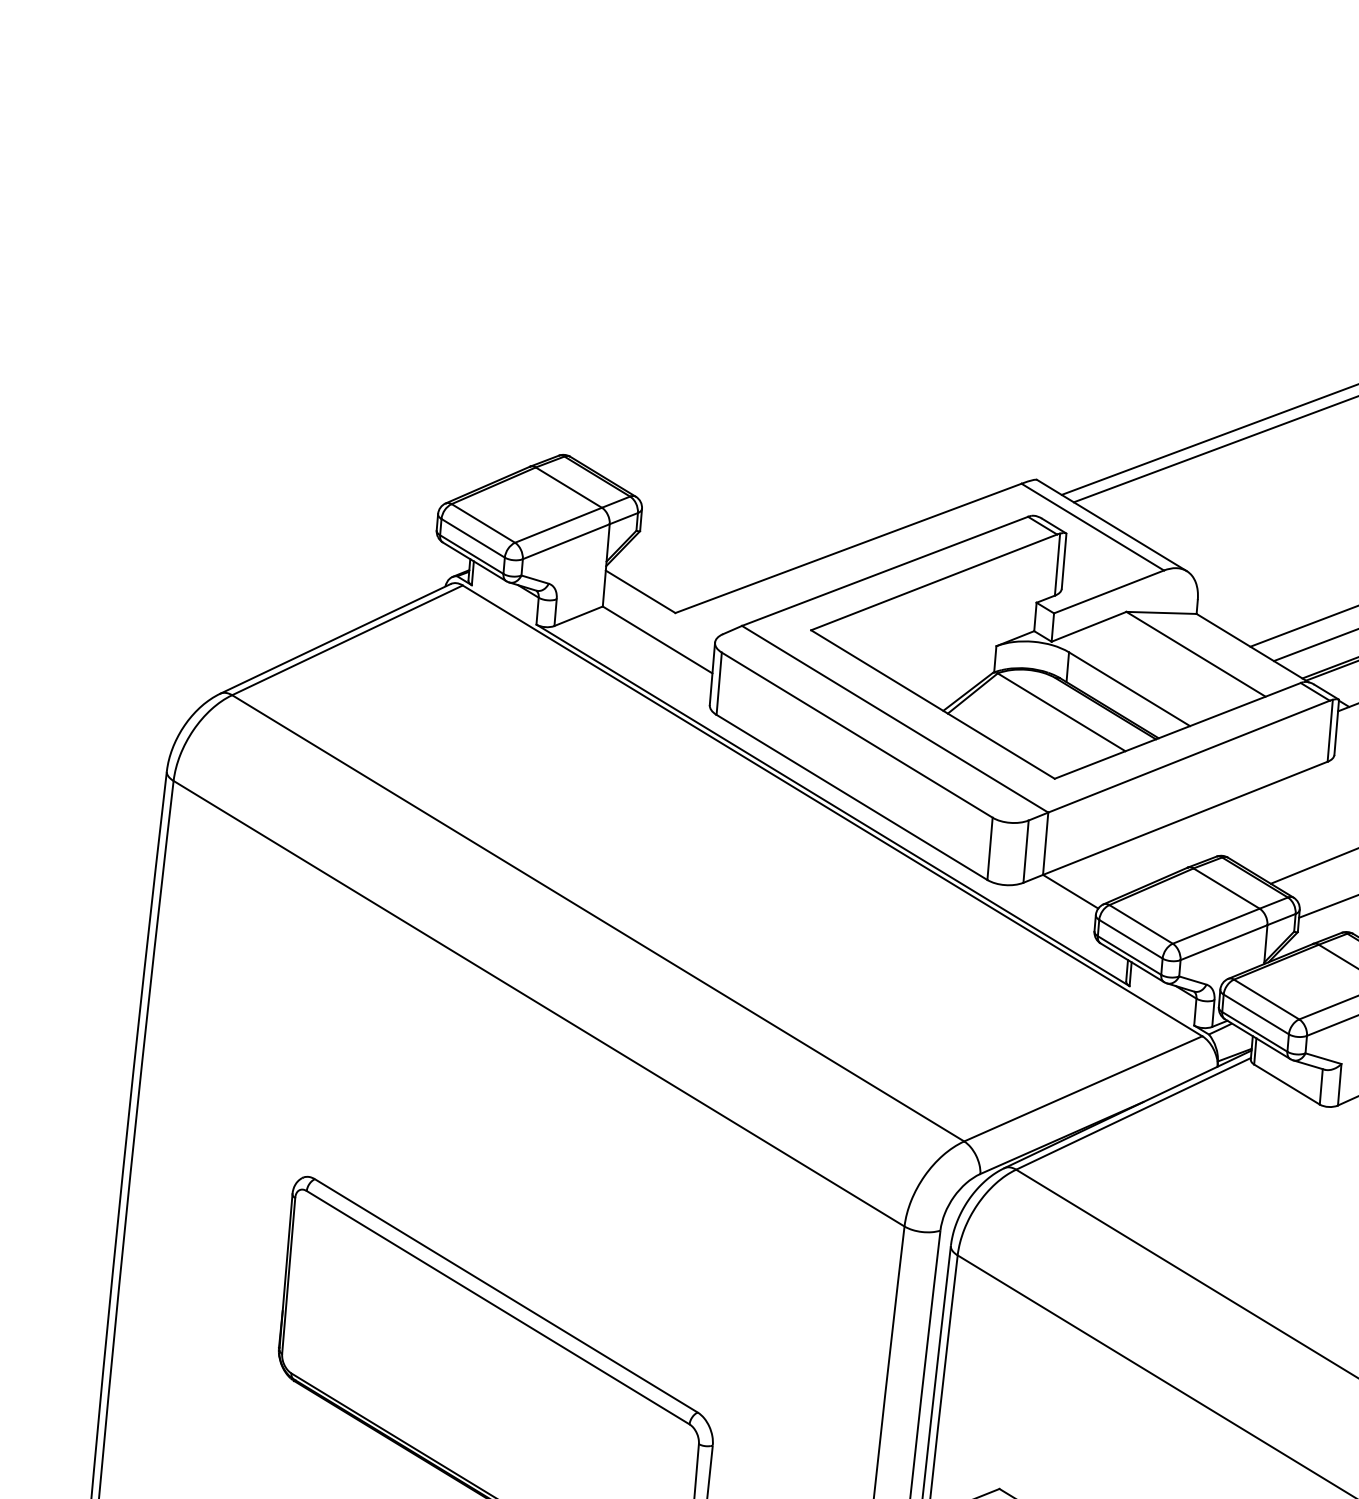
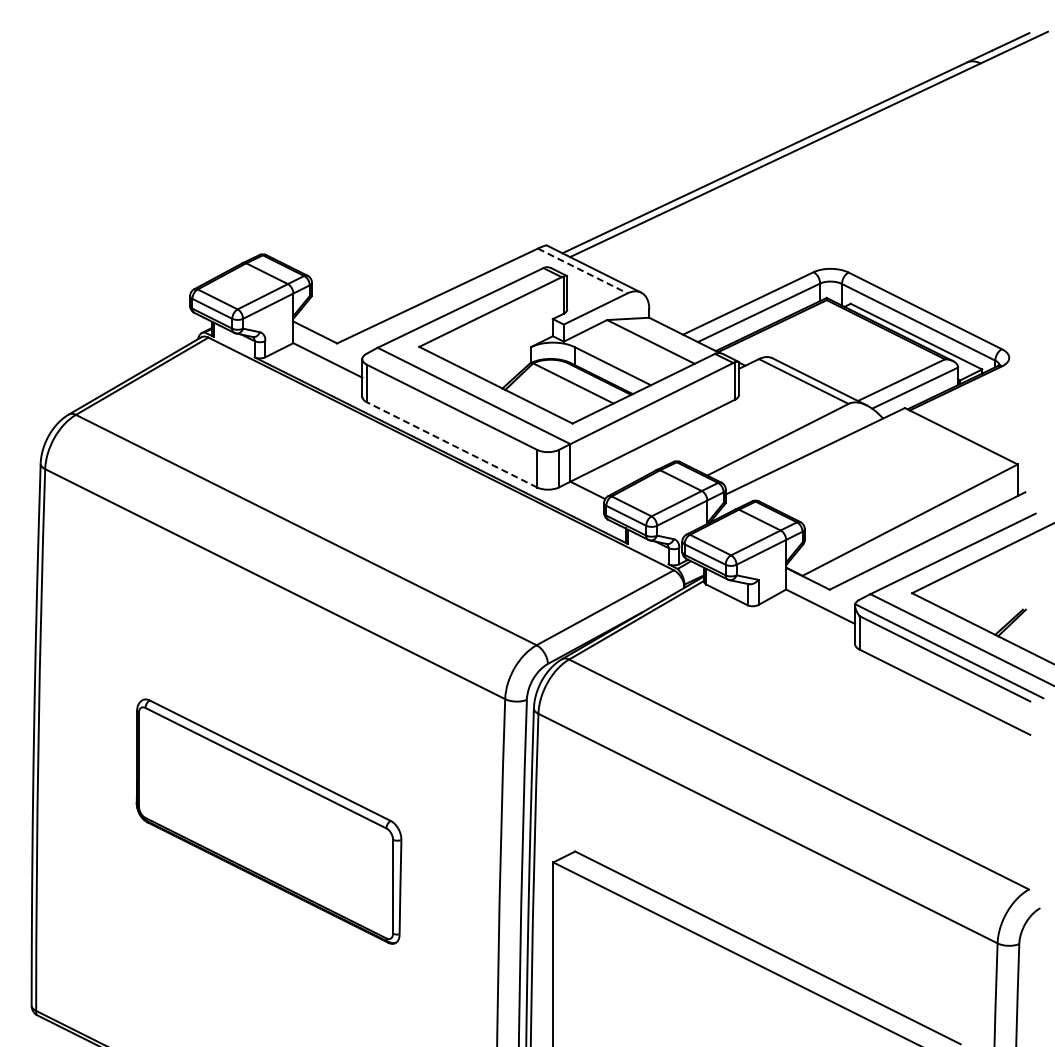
line: (1094, 528) -> (583, 271), solid -> dashed
line: (850, 796) -> (451, 444), solid -> dashed

